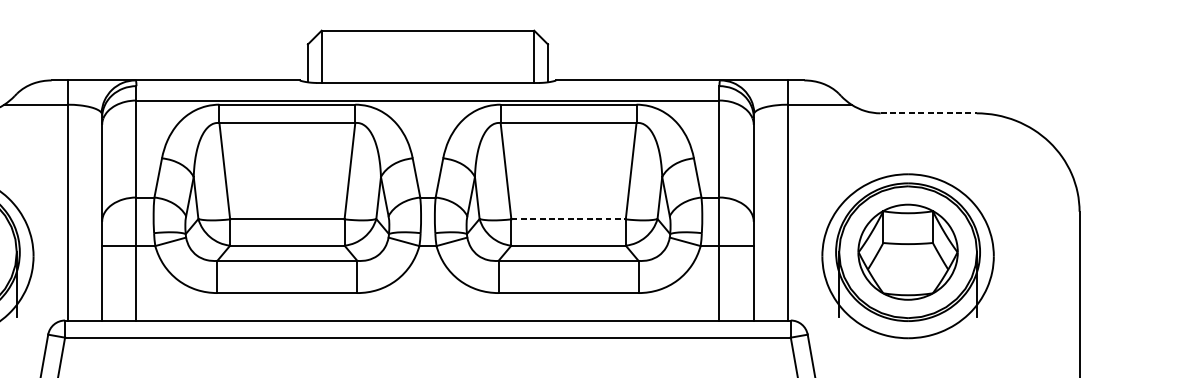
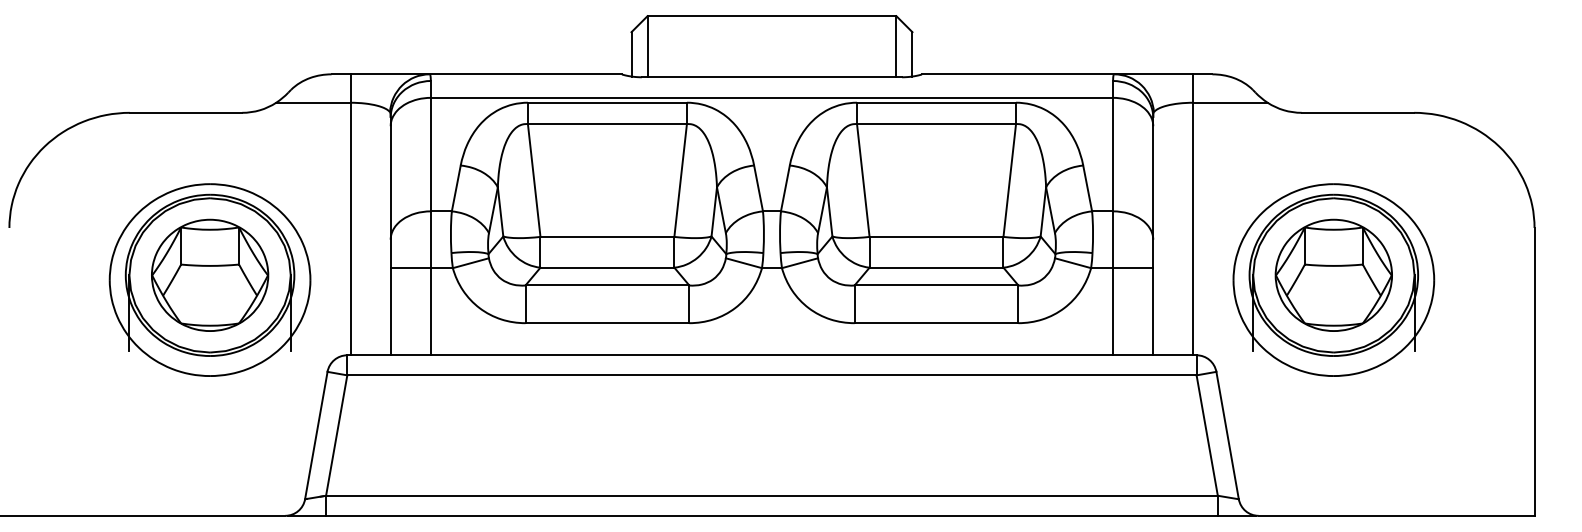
line: (929, 113) -> (1358, 112), dashed -> solid
line: (568, 219) -> (936, 236), dashed -> solid

